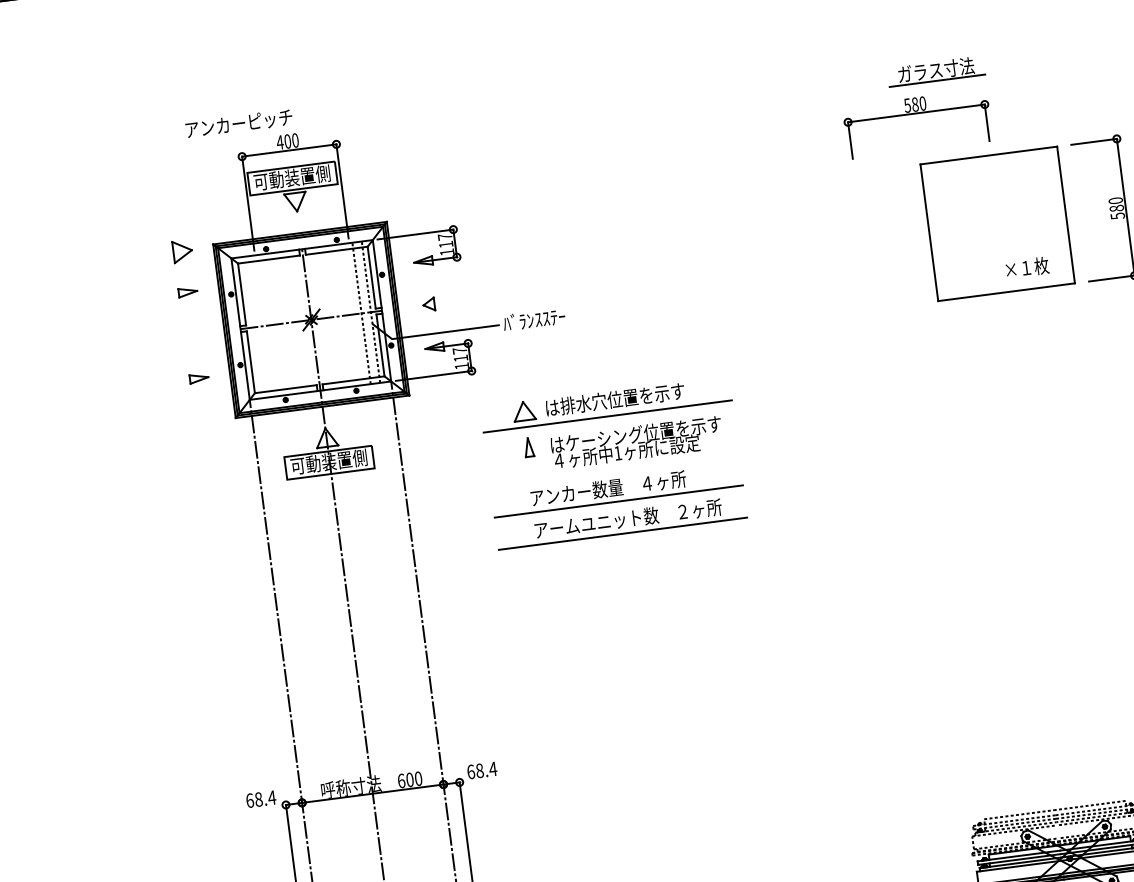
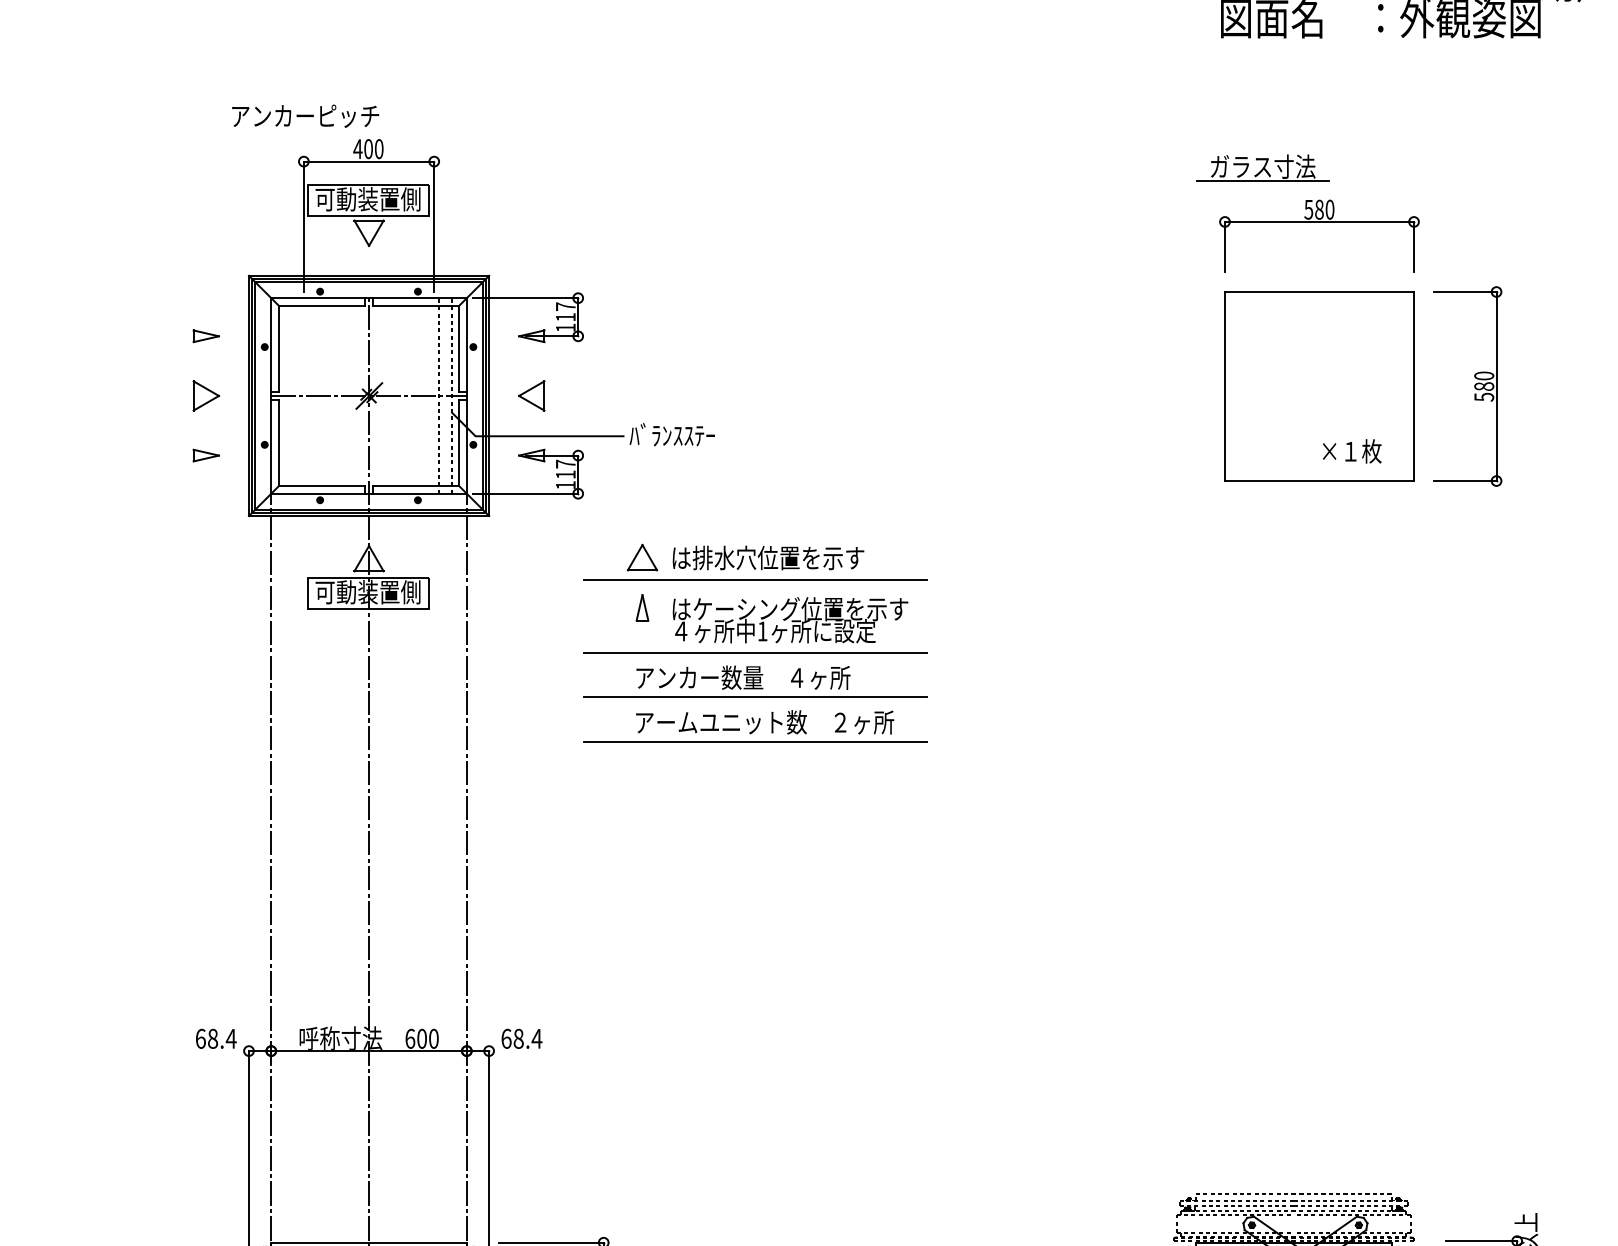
part: (916, 113) -> (1319, 222), moved
part: (182, 251) -> (205, 395), moved
part: (428, 304) -> (531, 395), size x1.67
line: (614, 469) -> (754, 652), added

